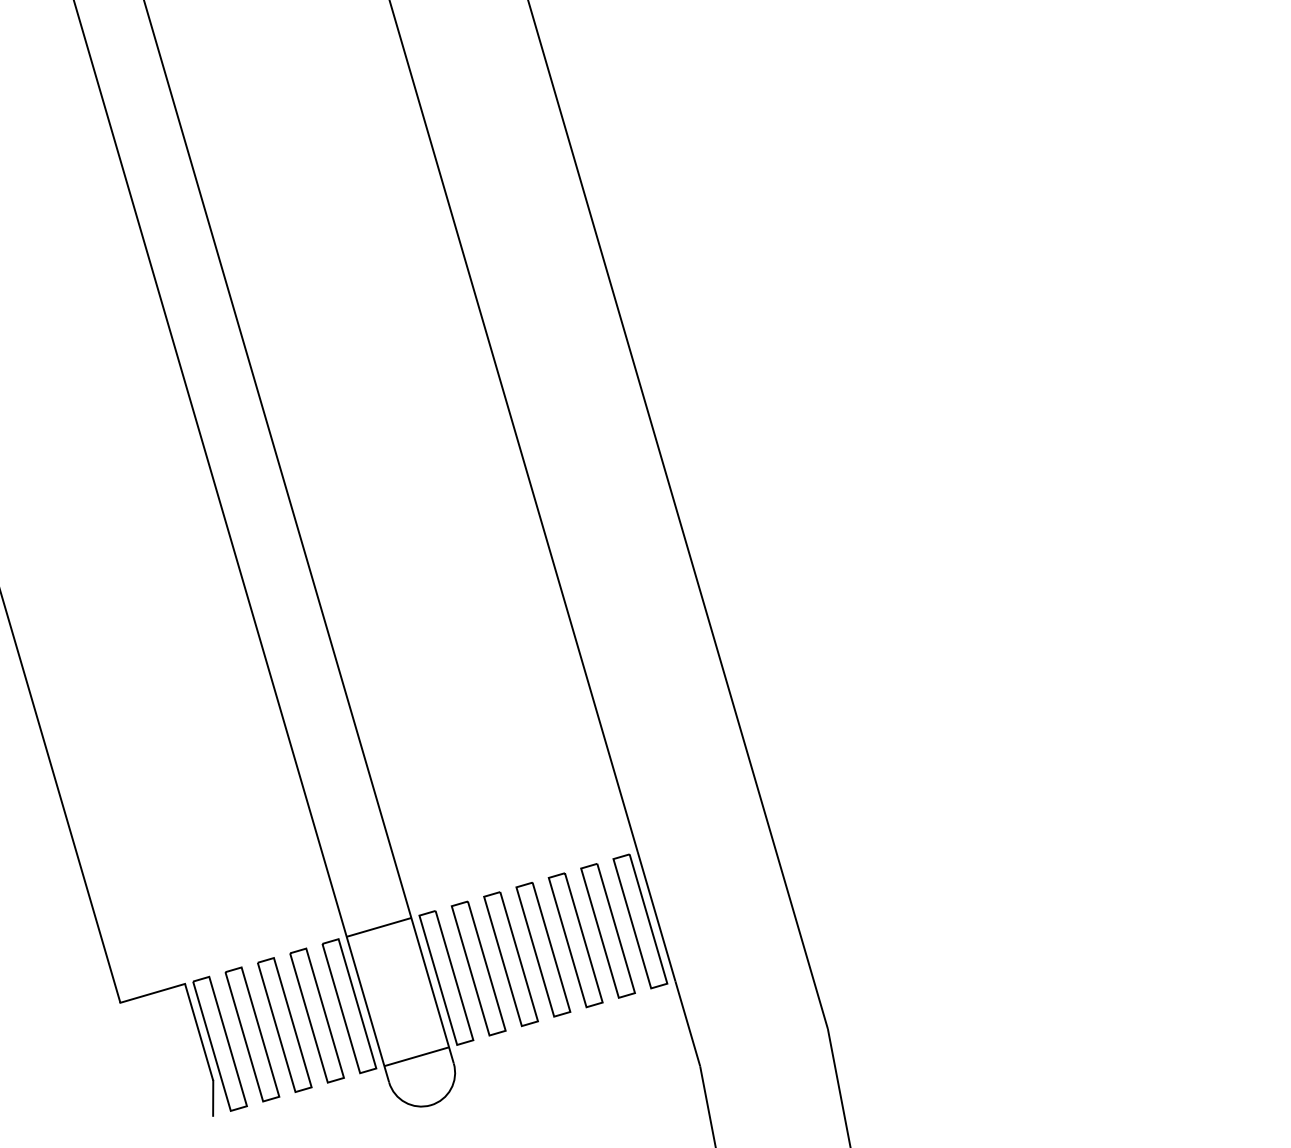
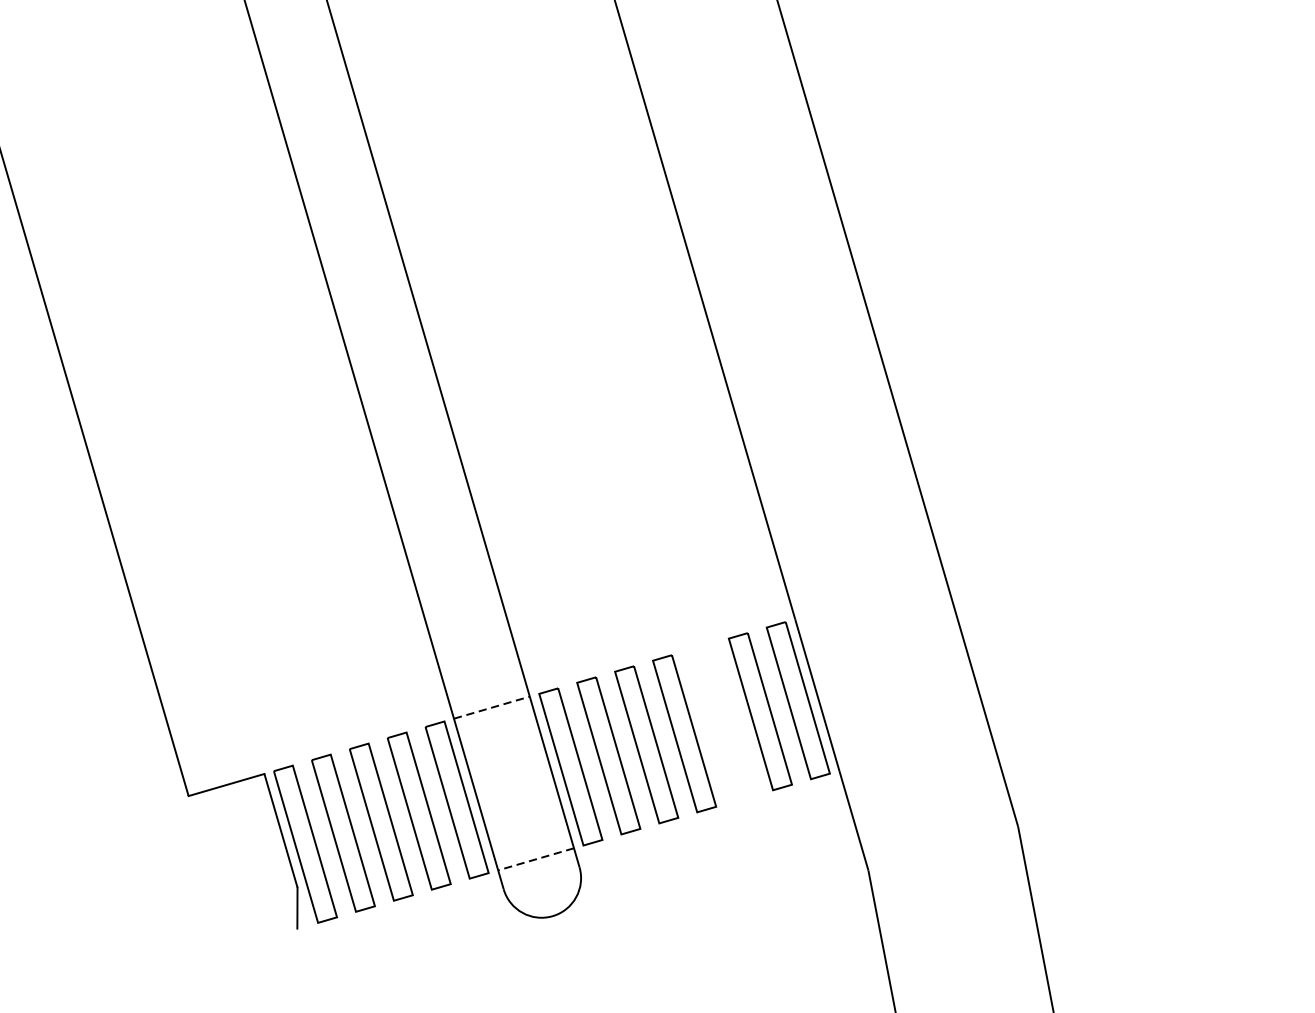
line: (379, 927) -> (492, 707), solid -> dashed
part: (575, 940) -> (722, 723), removed
line: (416, 1056) -> (535, 859), solid -> dashed

